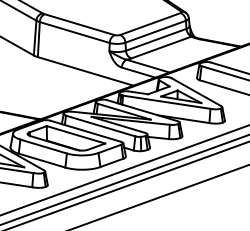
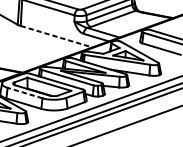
line: (85, 71) -> (56, 36), solid -> dashed
line: (43, 146) -> (24, 93), solid -> dashed

